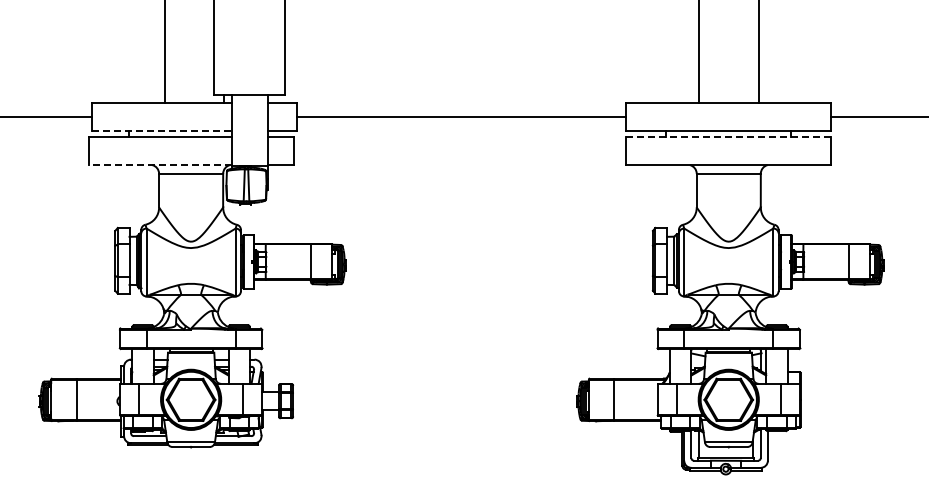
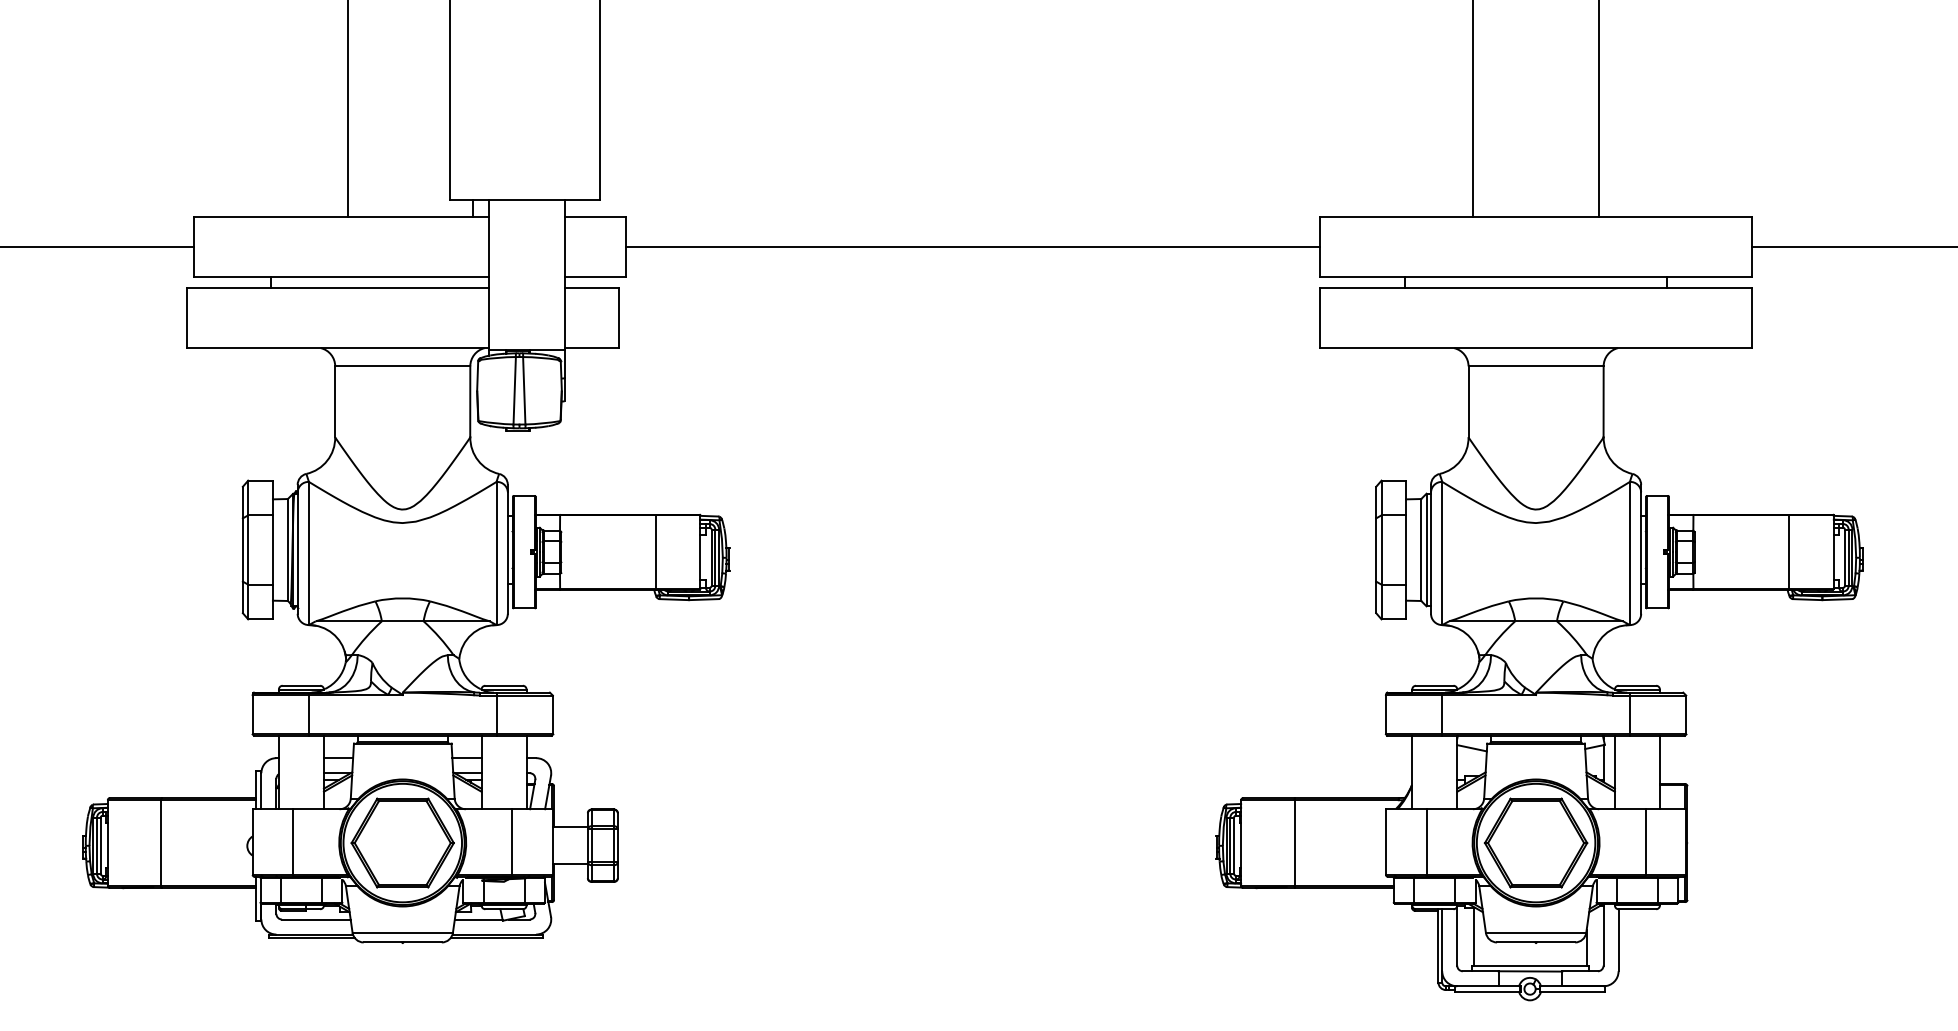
line: (162, 131) -> (342, 277), dashed -> solid
line: (728, 136) -> (1535, 287), dashed -> solid
line: (160, 165) -> (338, 348), dashed -> solid

